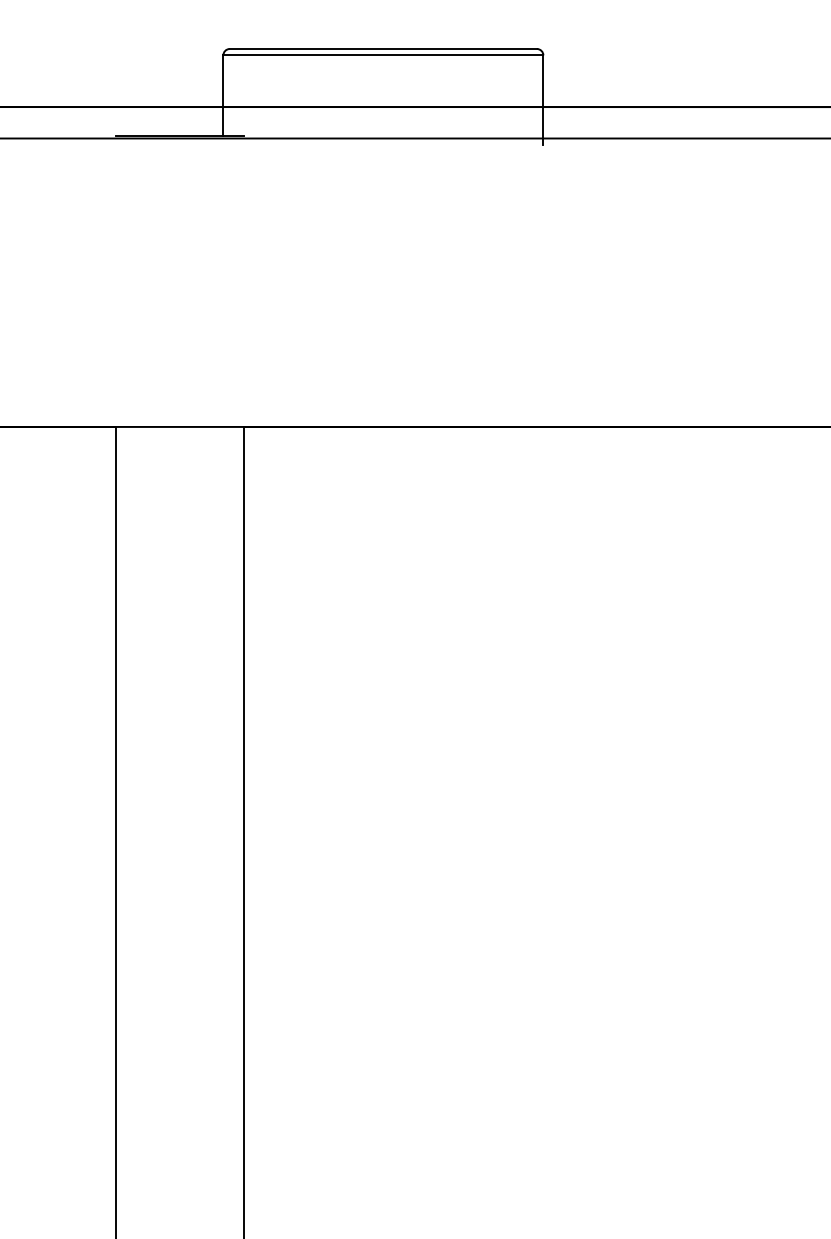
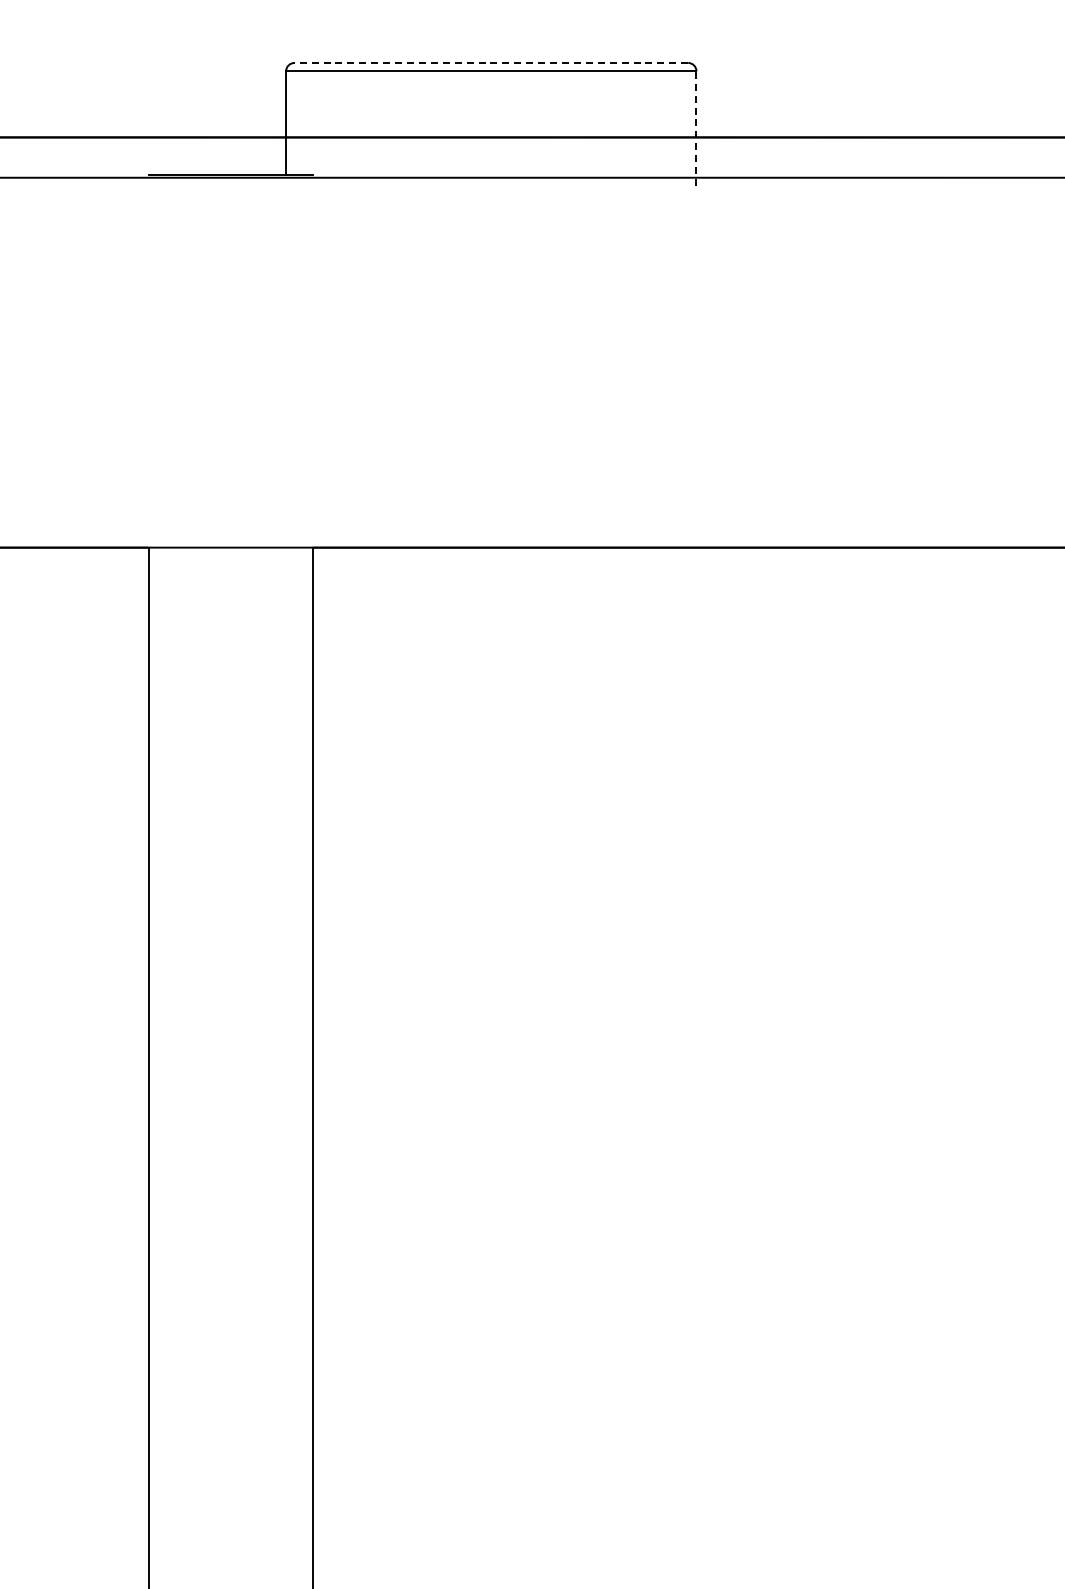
line: (383, 49) -> (491, 63), solid -> dashed
line: (543, 100) -> (696, 128), solid -> dashed

